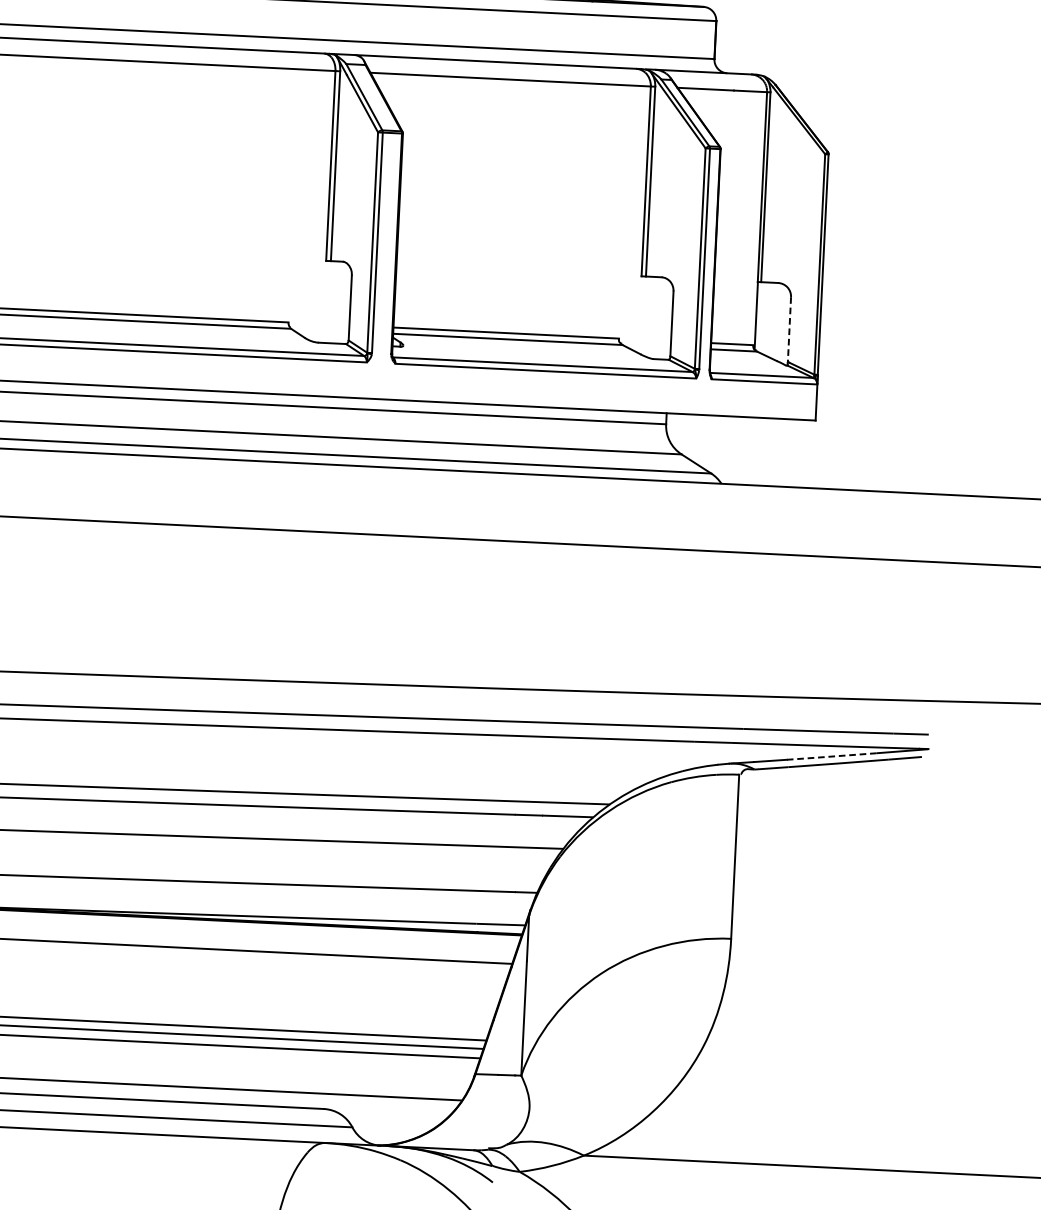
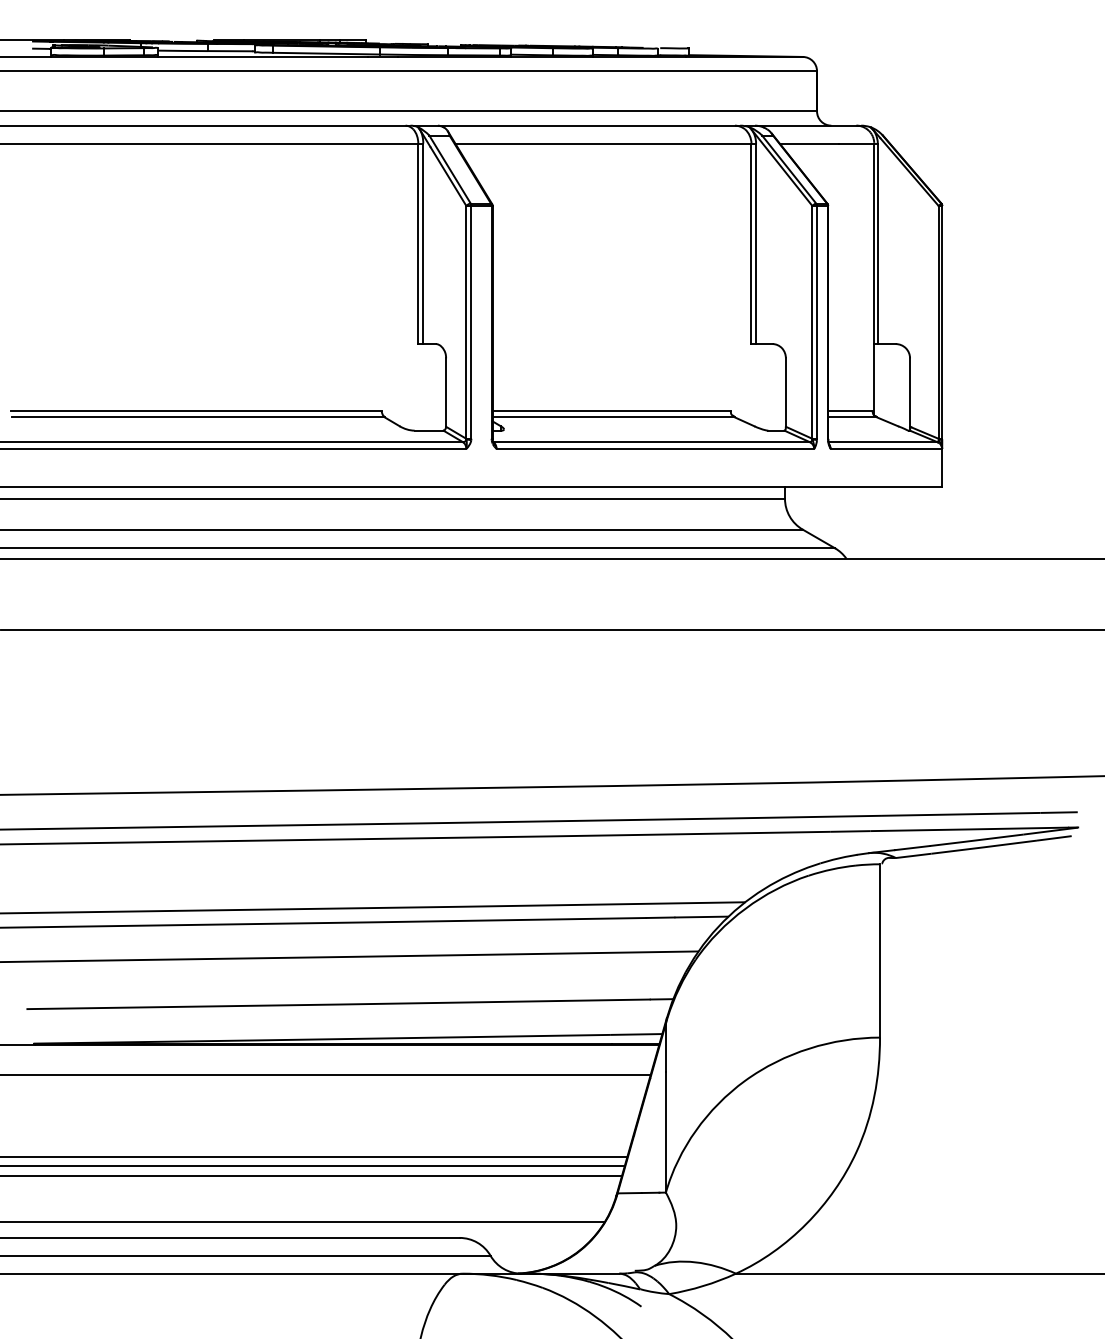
line: (789, 330) -> (910, 393), dashed -> solid
line: (831, 756) -> (976, 840), dashed -> solid

